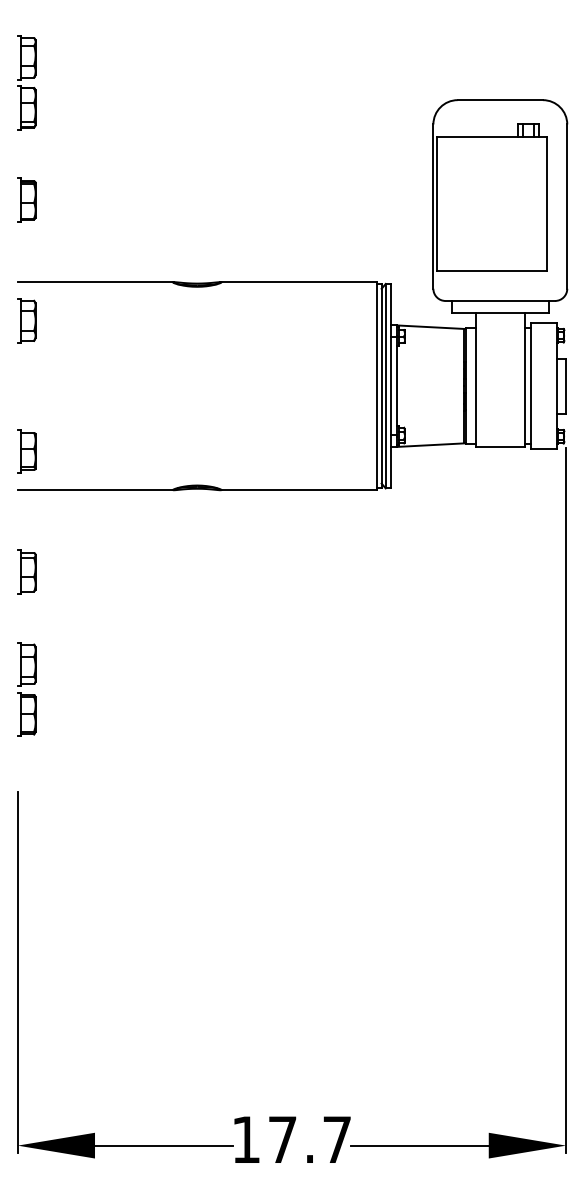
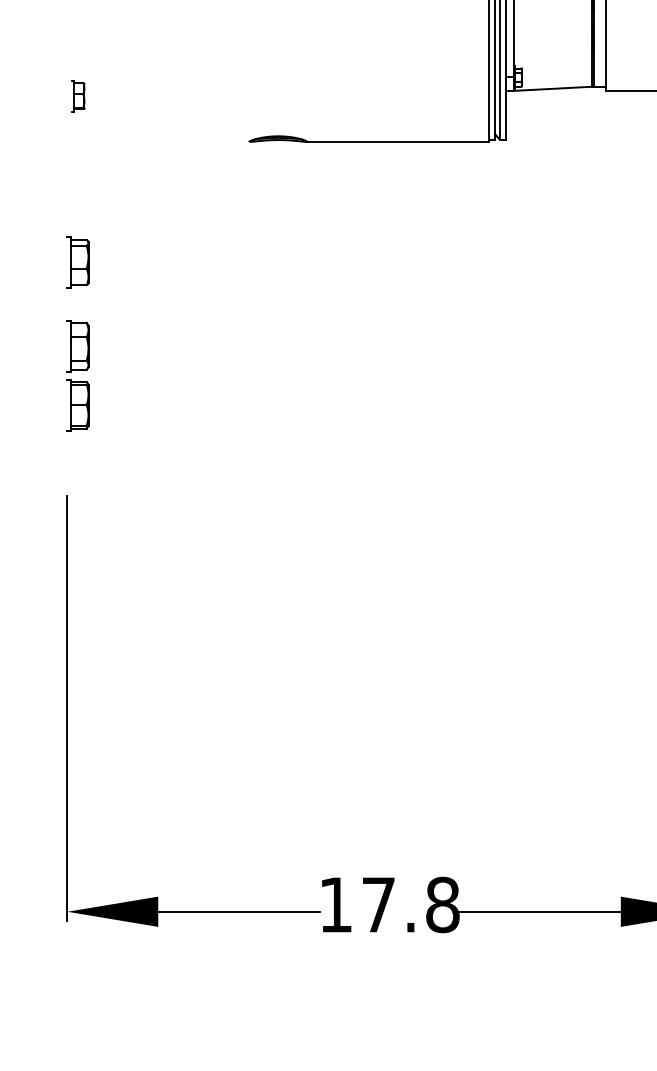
part: (26, 451) -> (77, 96), size x0.6
line: (95, 490) -> (158, 142), removed
part: (26, 571) -> (77, 261), moved
text: (337, 1139) -> (443, 904), 17.7 -> 17.8

